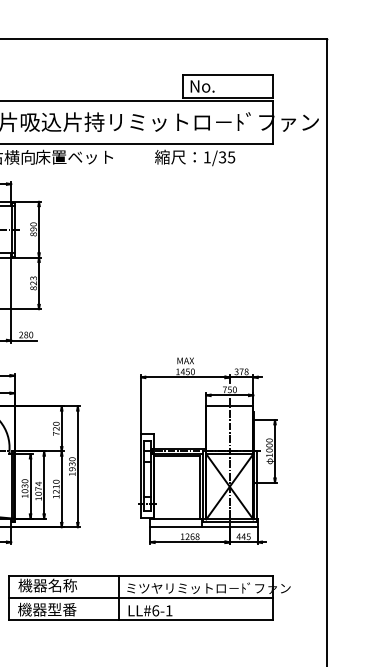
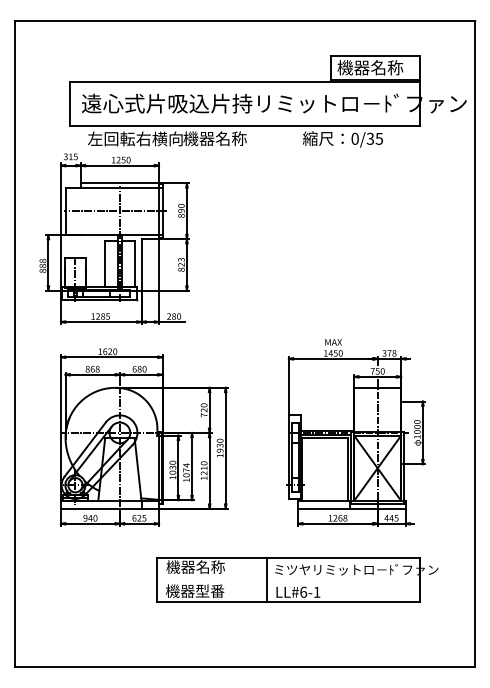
text: (222, 86) -> (370, 67), No. -> 機器名称
text: (73, 157) -> (221, 138), 床置ベット -> 機器名称
text: (206, 157) -> (354, 138), 1/35 -> 0/35
line: (140, 598) -> (288, 579), removed

